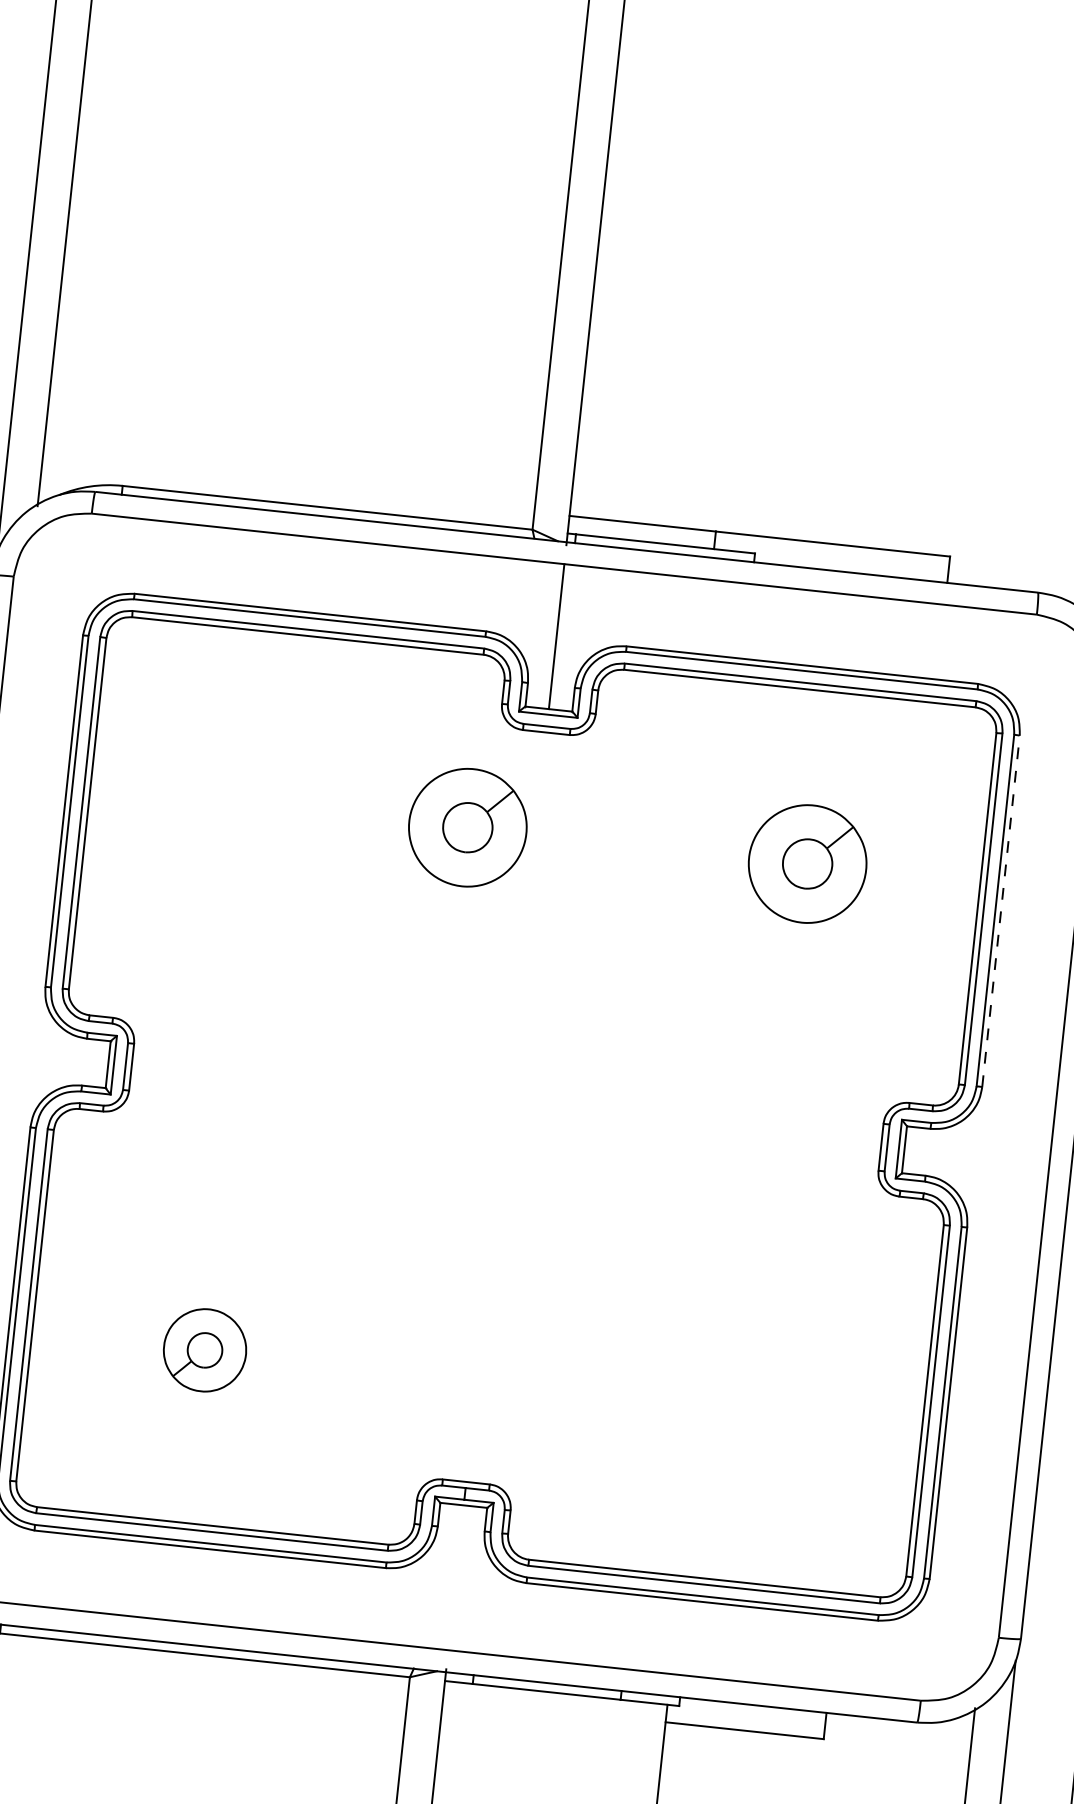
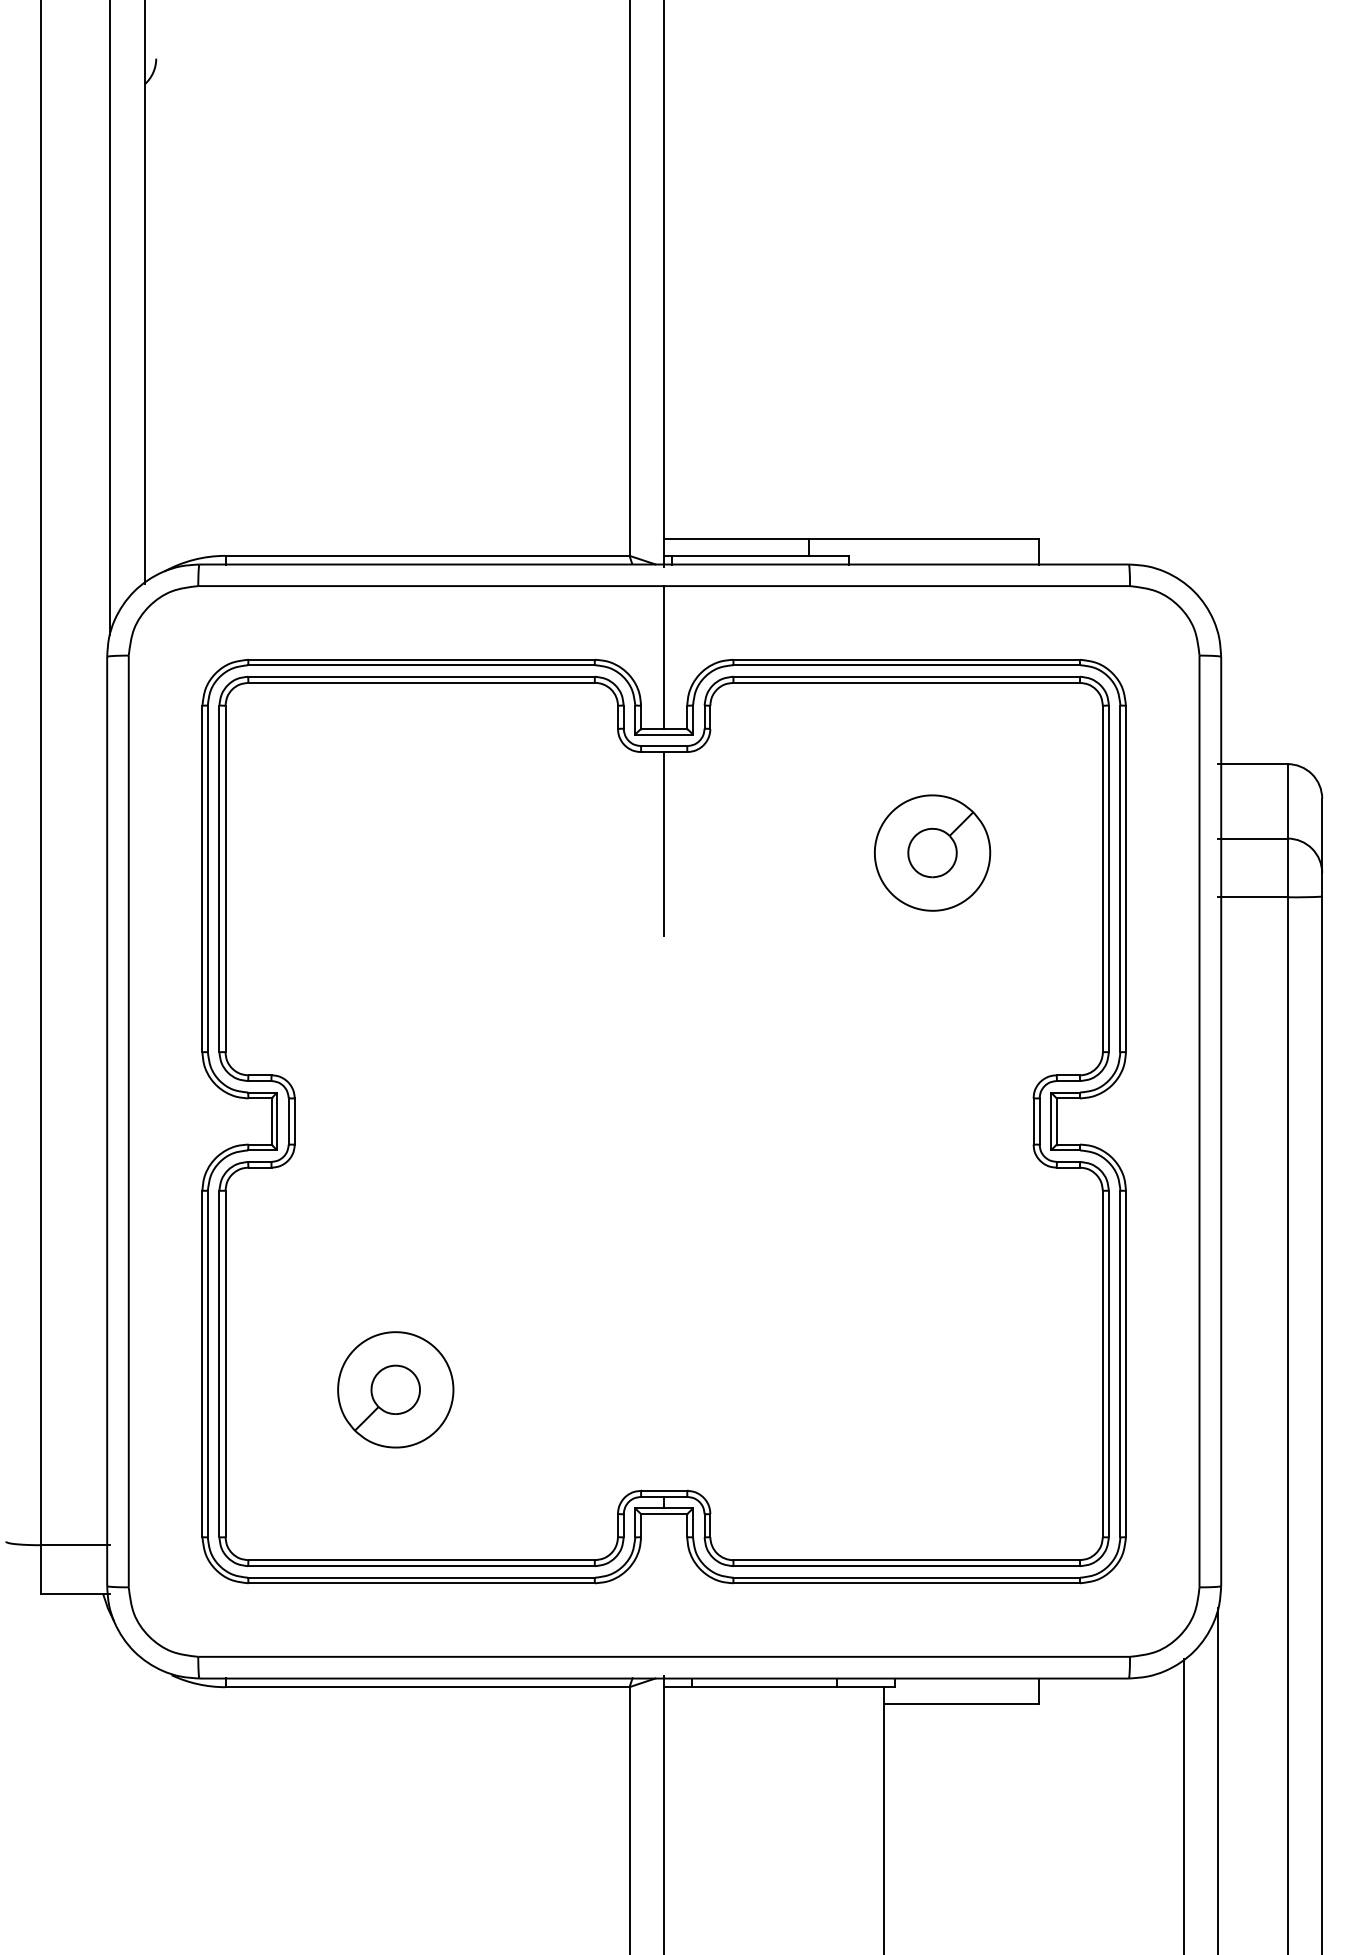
line: (536, 826) -> (664, 844), added
part: (467, 827) -> (597, 852), removed
line: (1000, 910) -> (1125, 878), dashed -> solid
part: (204, 1349) -> (395, 1389), size x1.43

